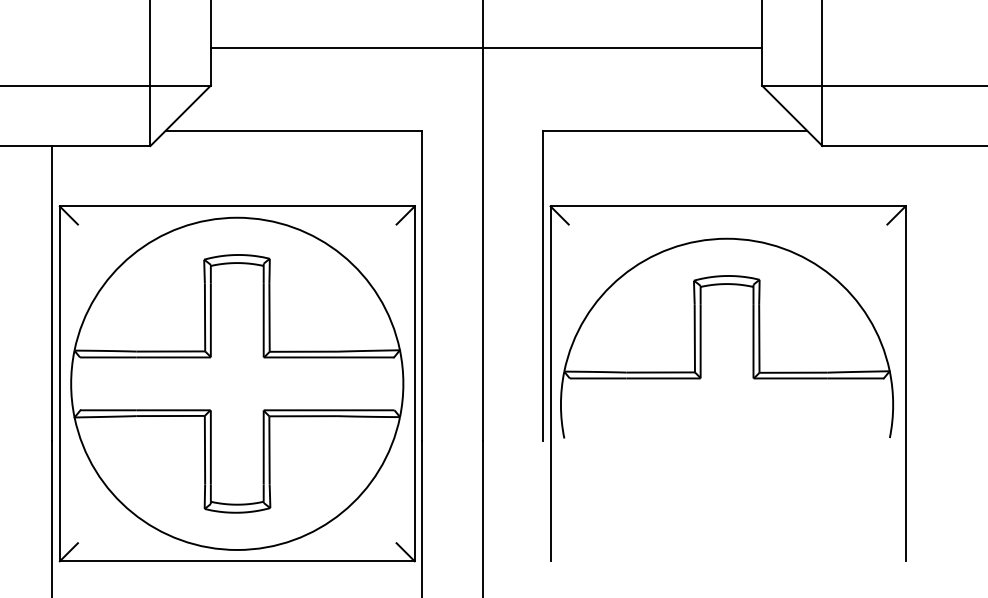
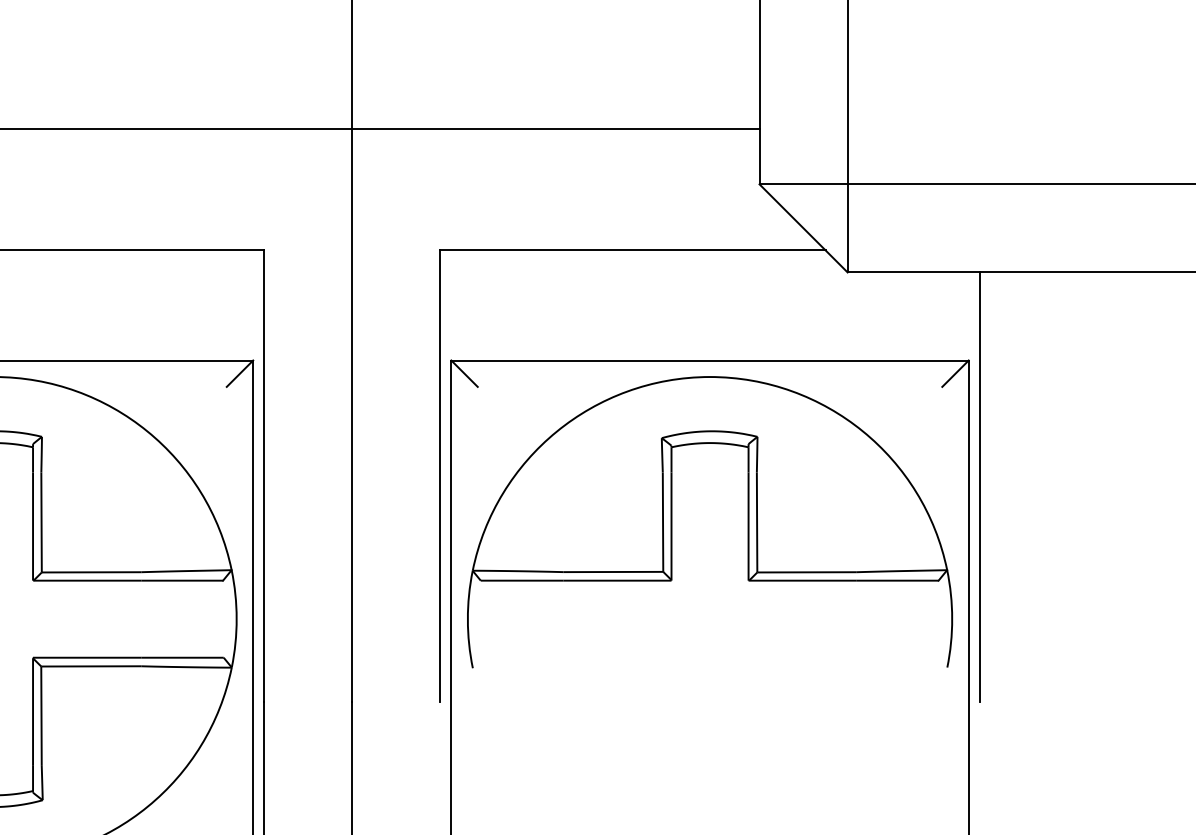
line: (913, 293) -> (980, 487), added
part: (701, 337) -> (672, 520), moved

